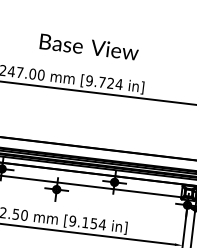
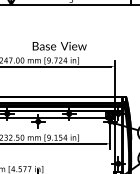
text: (88, 47) -> (59, 46), moved

